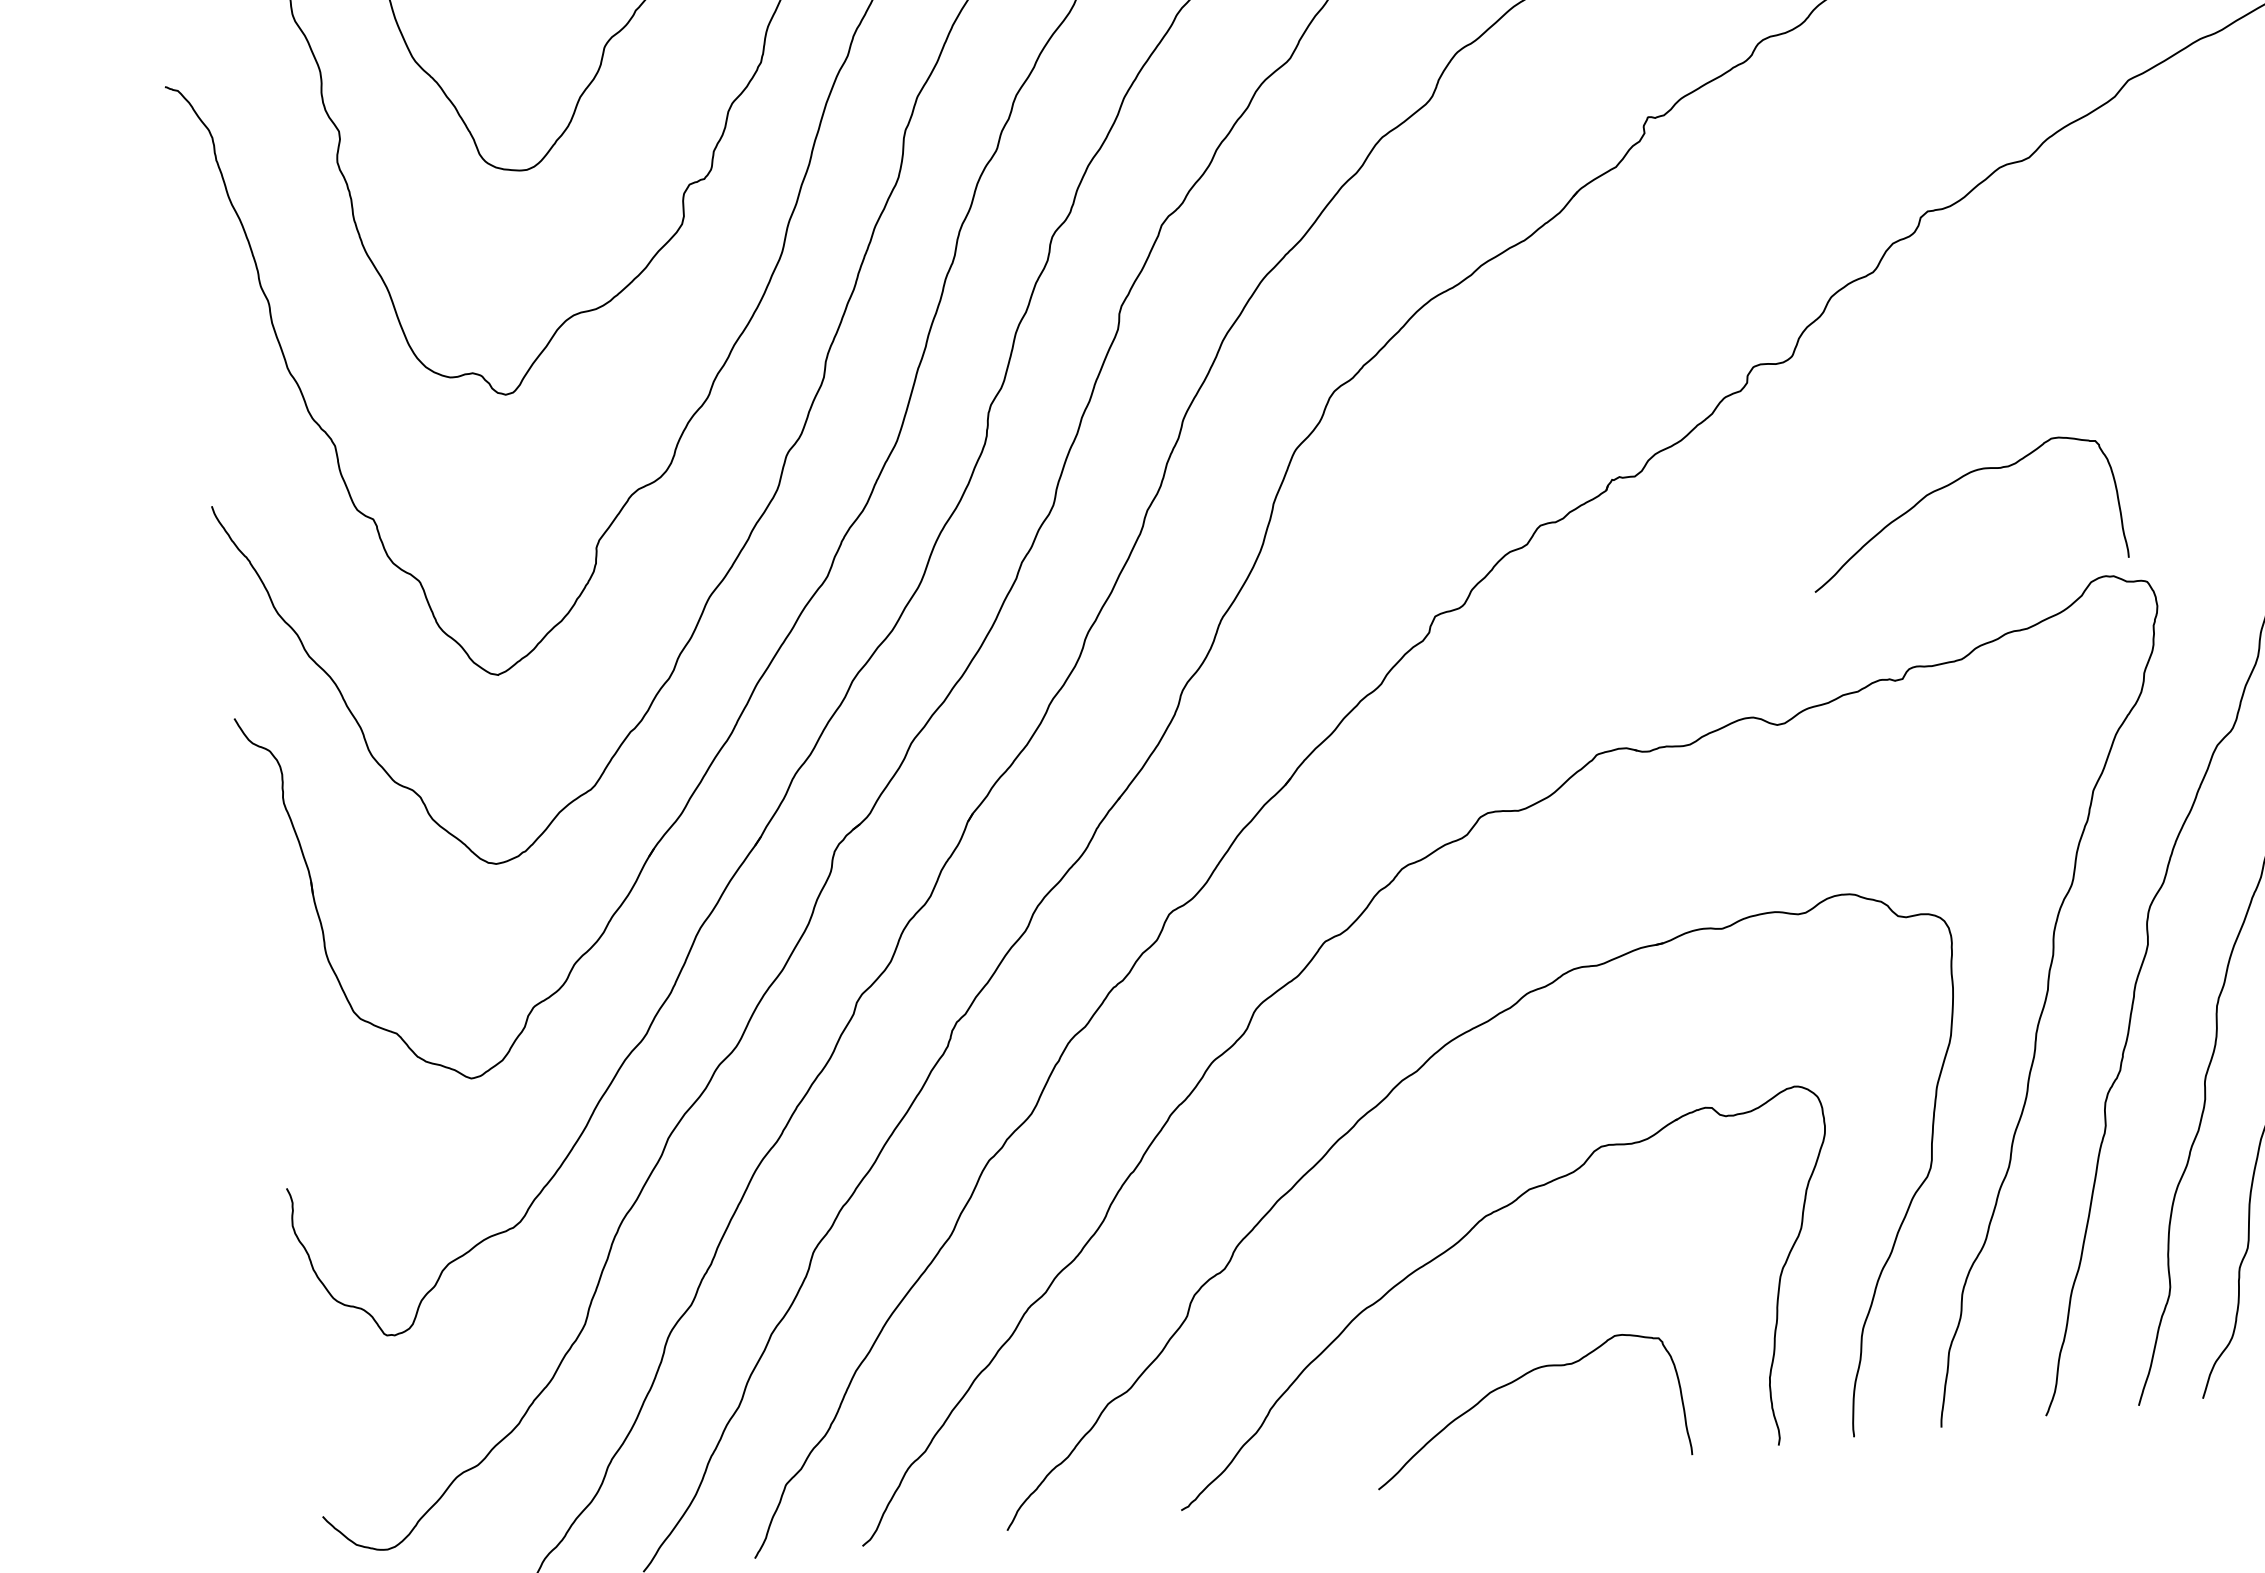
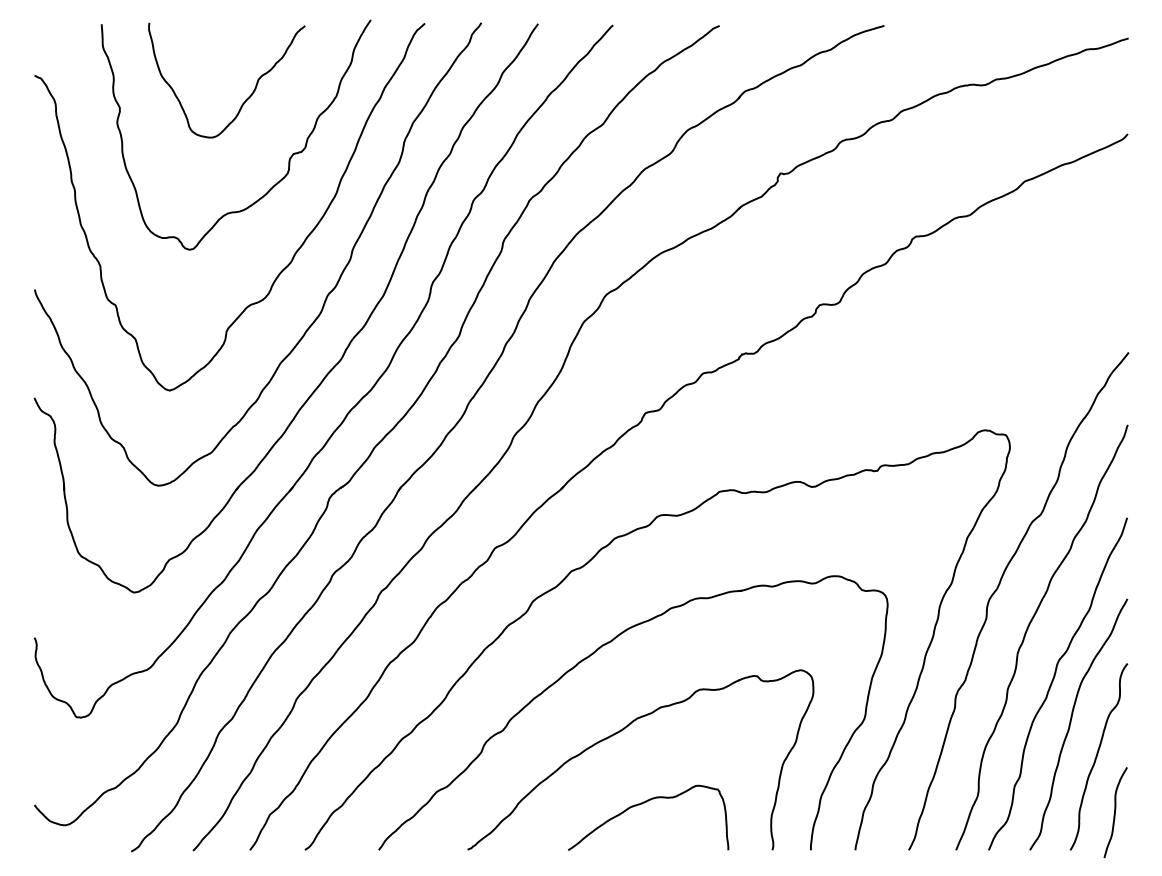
curve: (1950, 486) -> (912, 376), removed

